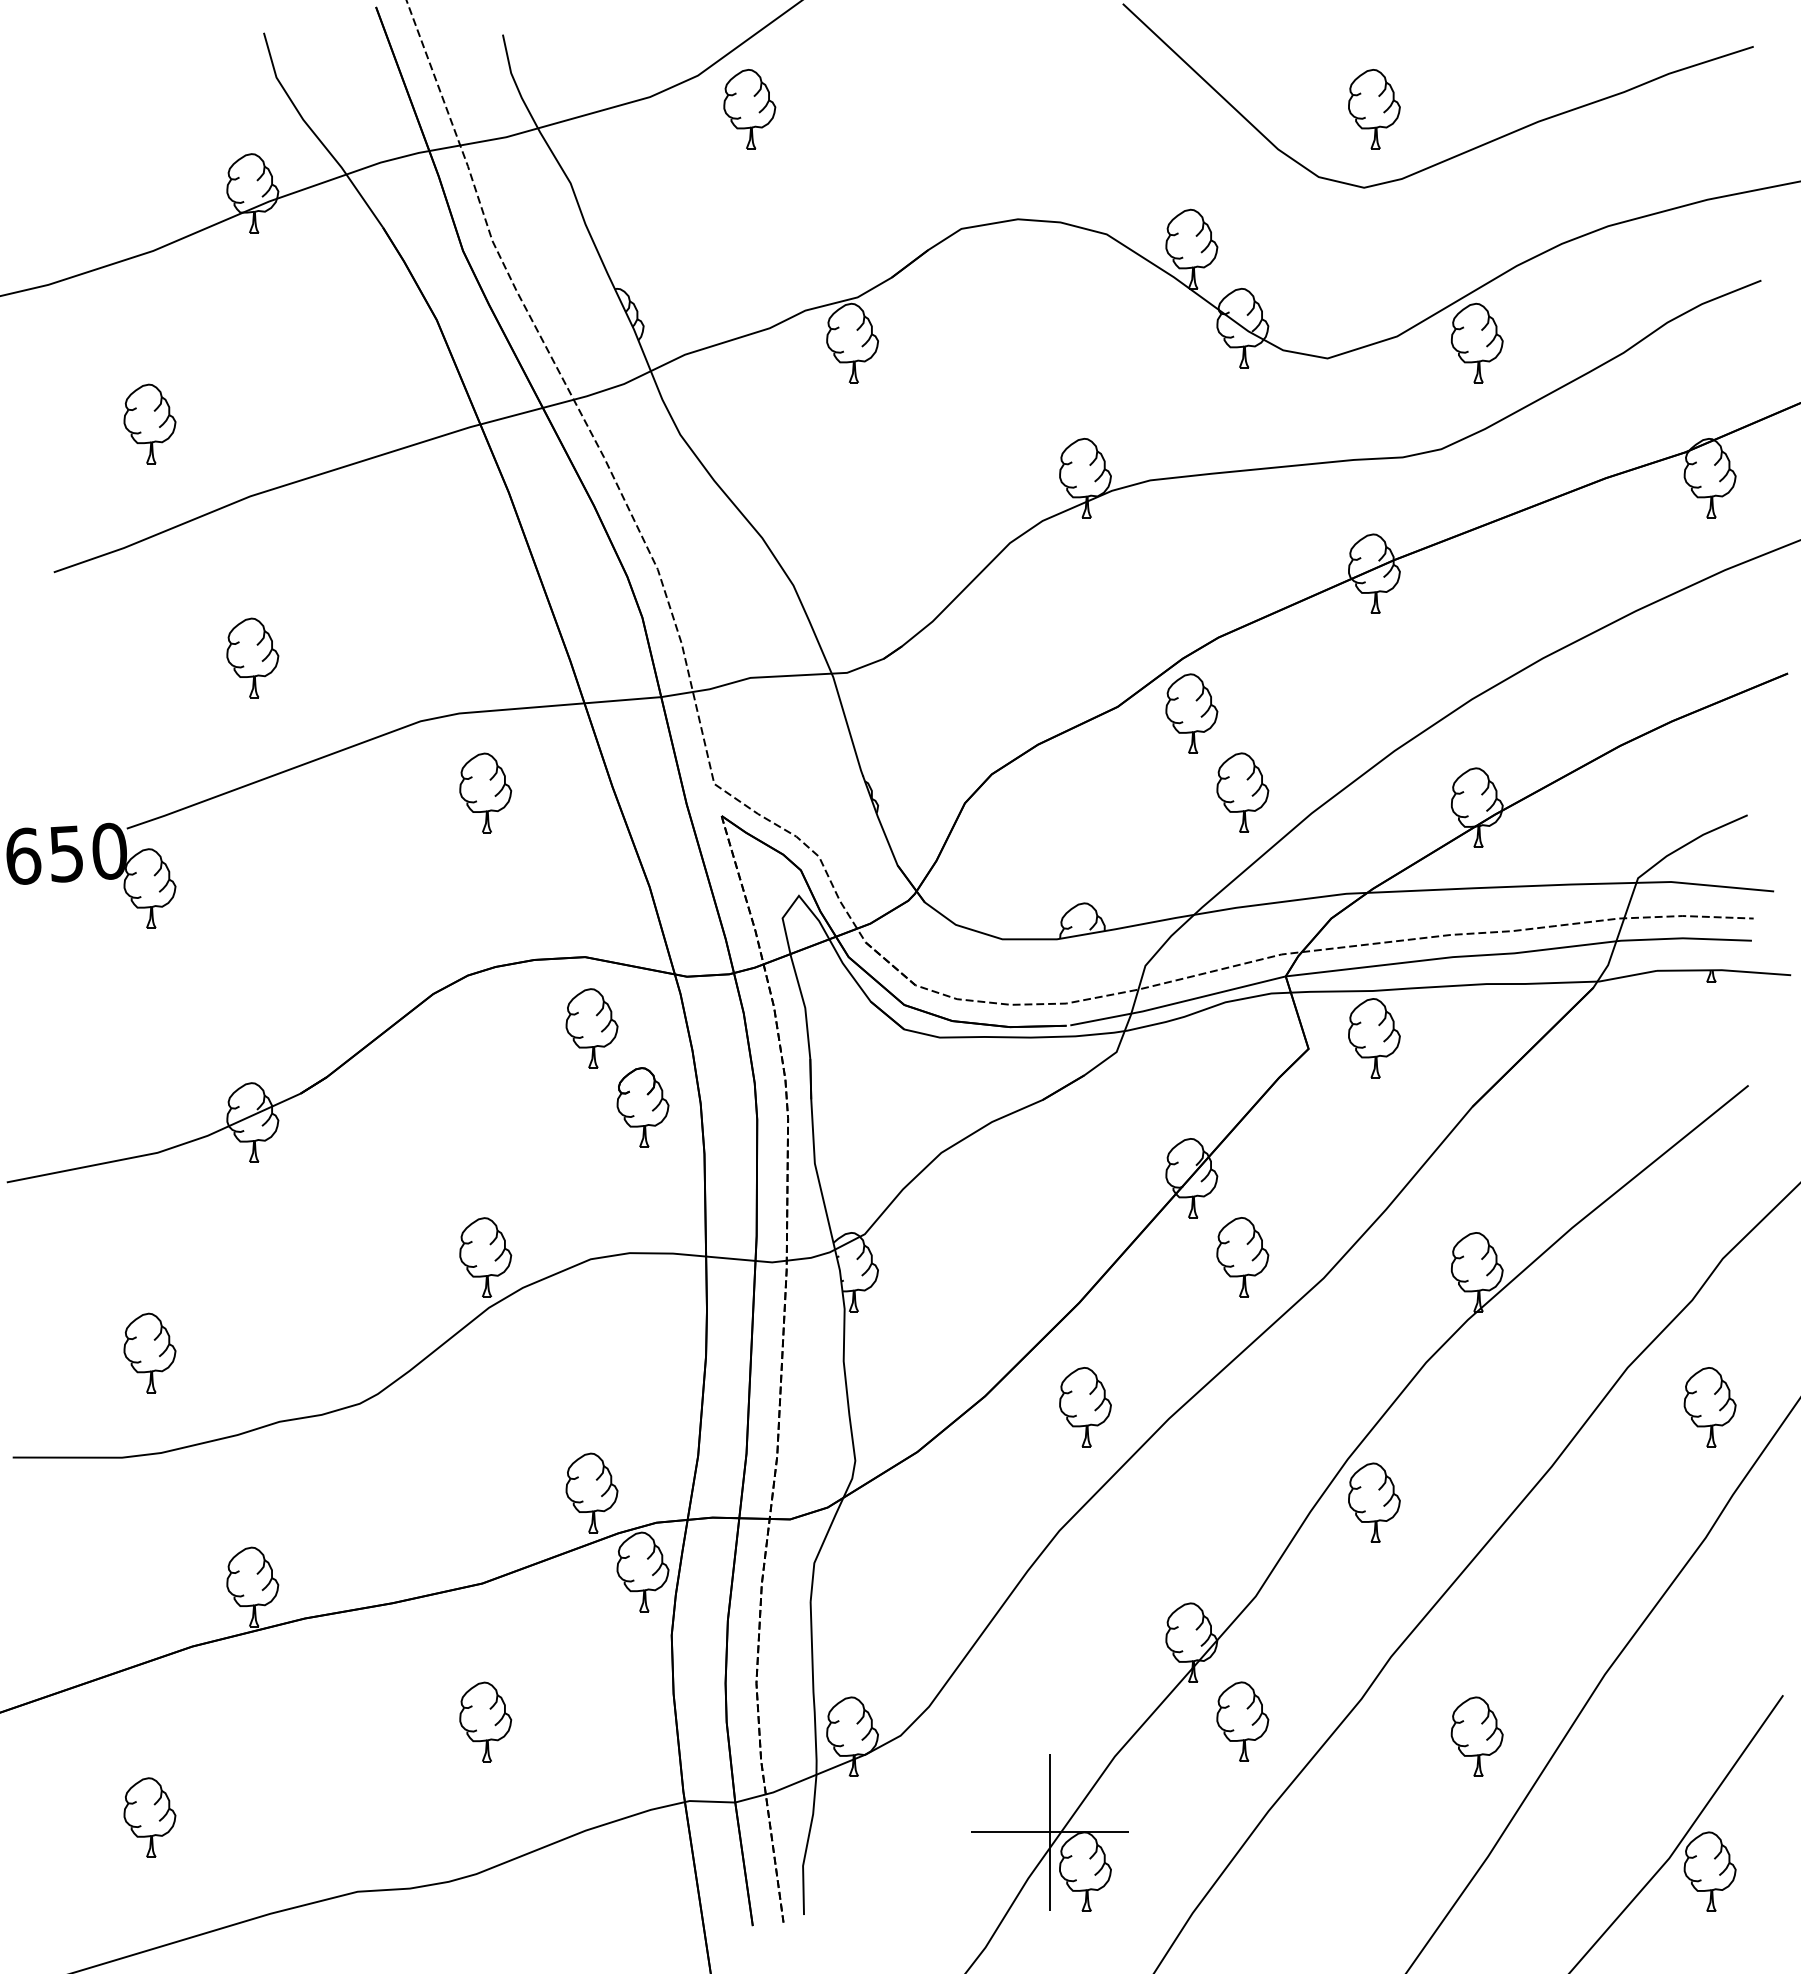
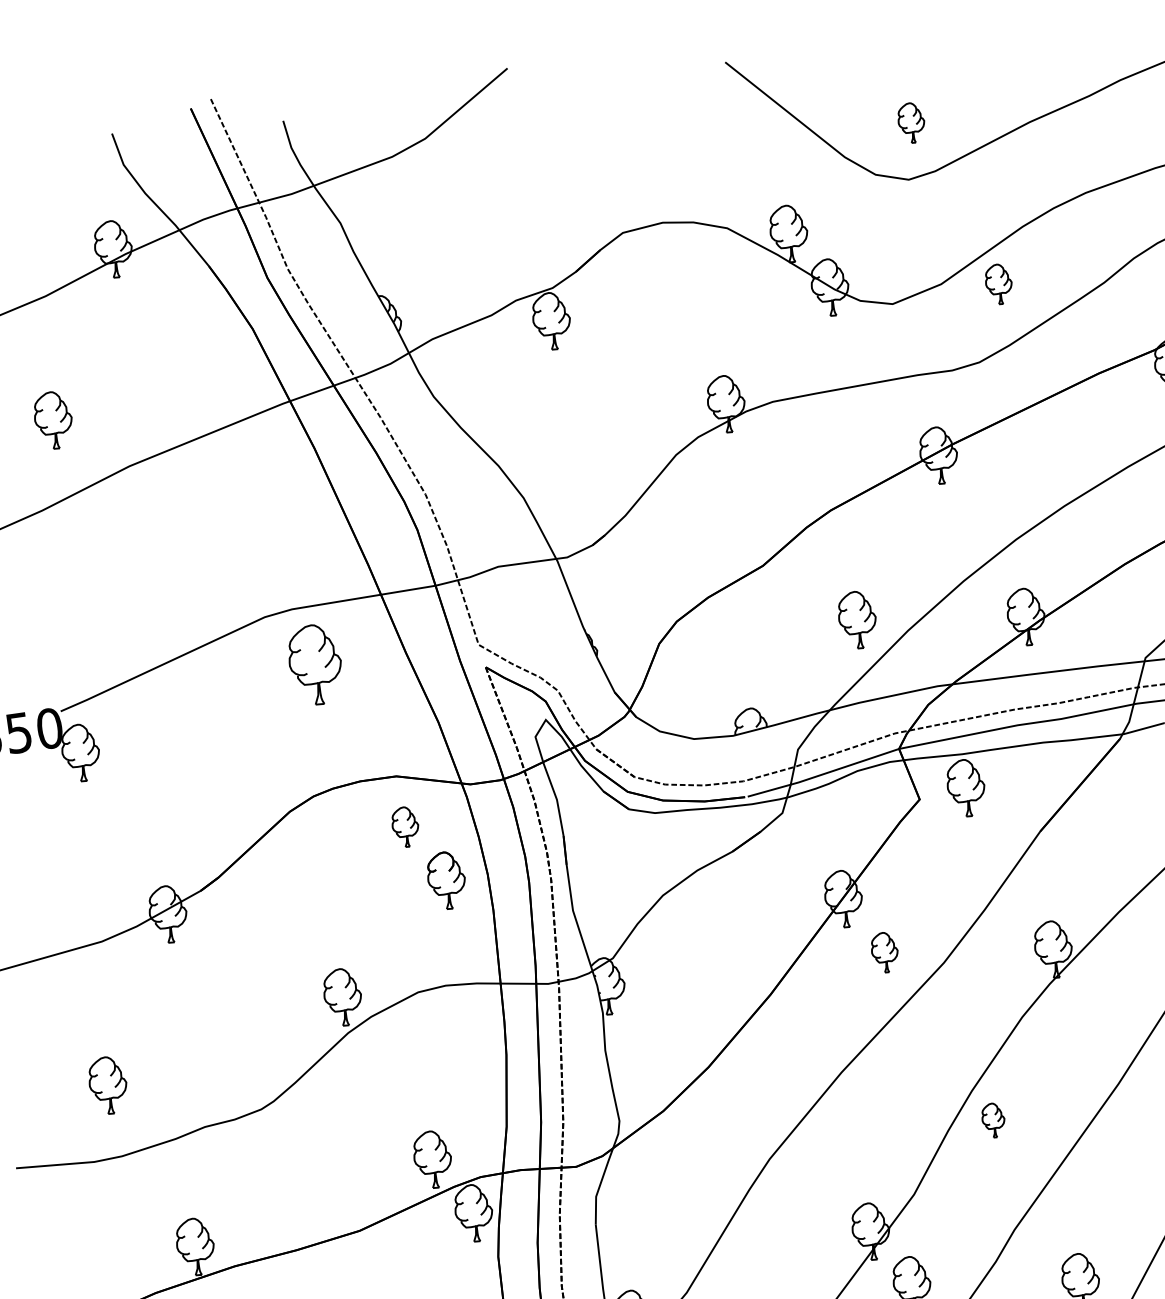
part: (749, 109) -> (464, 159), removed
part: (1374, 109) -> (911, 123), size x0.7
part: (1477, 342) -> (999, 283), size x0.7
part: (252, 657) -> (140, 581), removed
part: (1191, 713) -> (816, 566), removed
part: (485, 792) -> (315, 664), size x1.4
part: (591, 1028) -> (405, 827), size x0.7
part: (1242, 1257) -> (884, 952), size x0.7
part: (1085, 1407) -> (781, 1069), removed
part: (1374, 1502) -> (993, 1120), size x0.6

